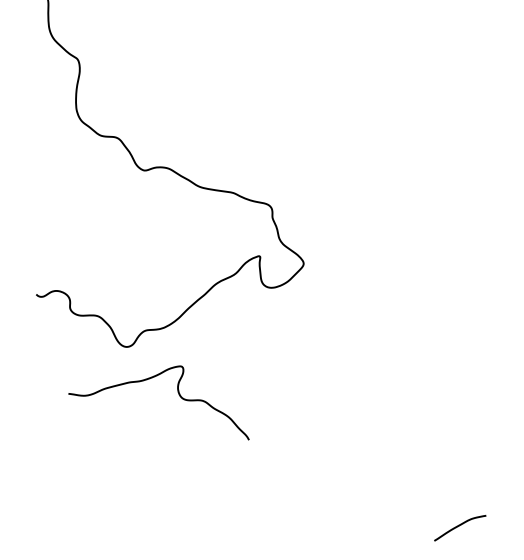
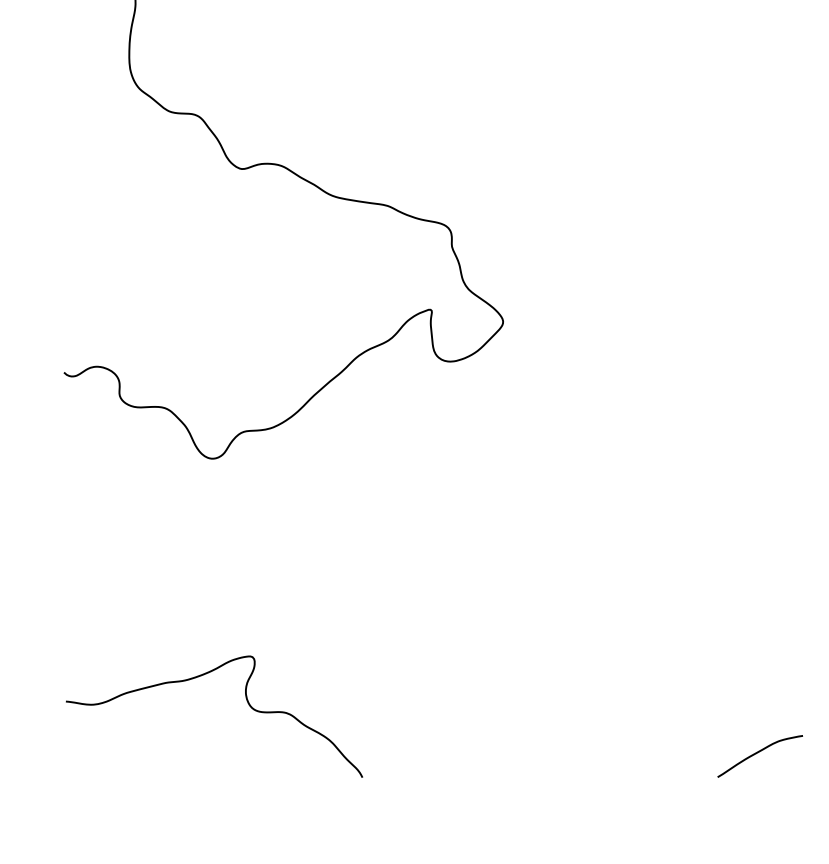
curve: (177, 392) -> (245, 699), moved

